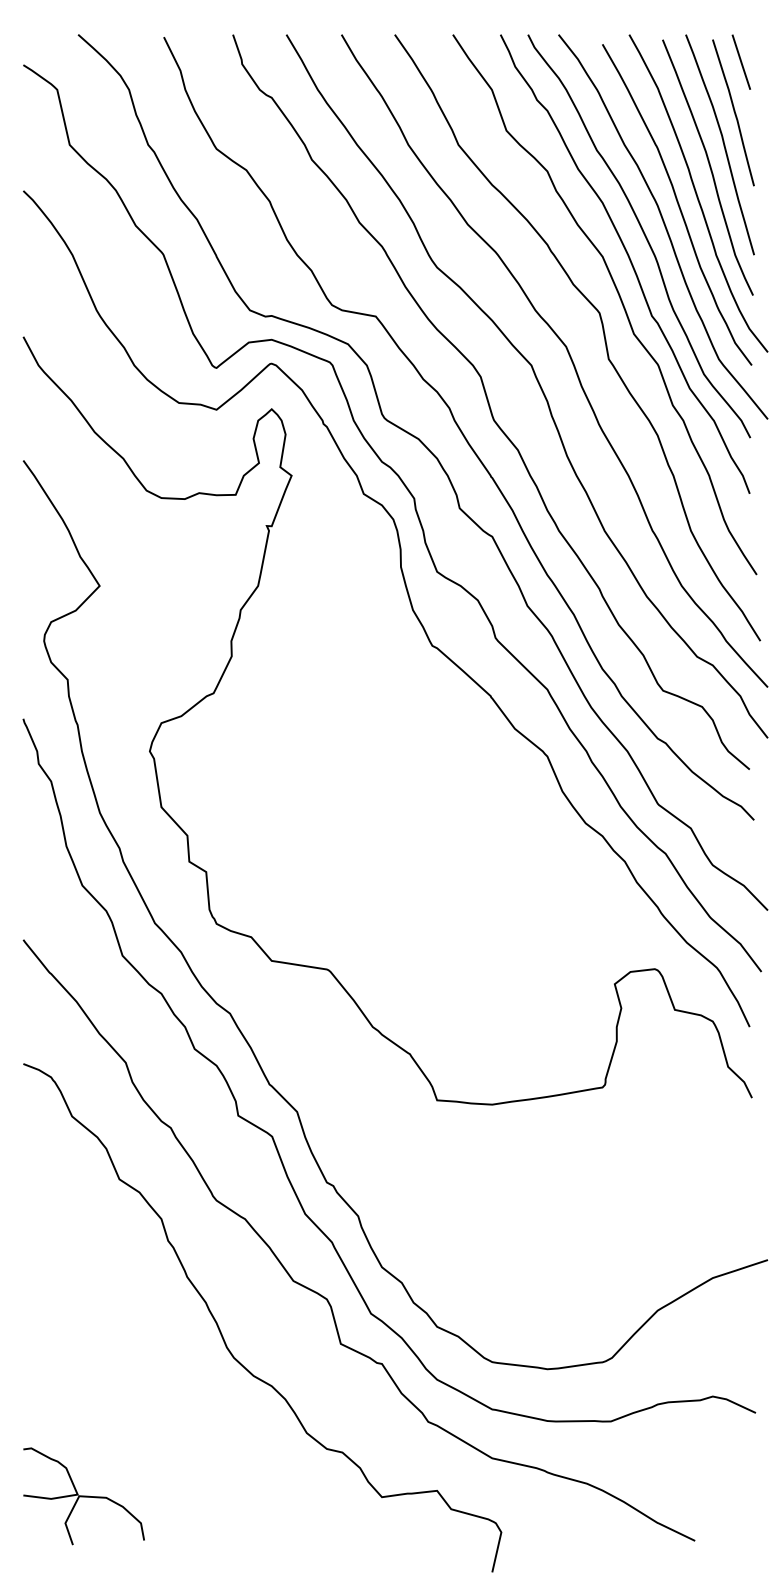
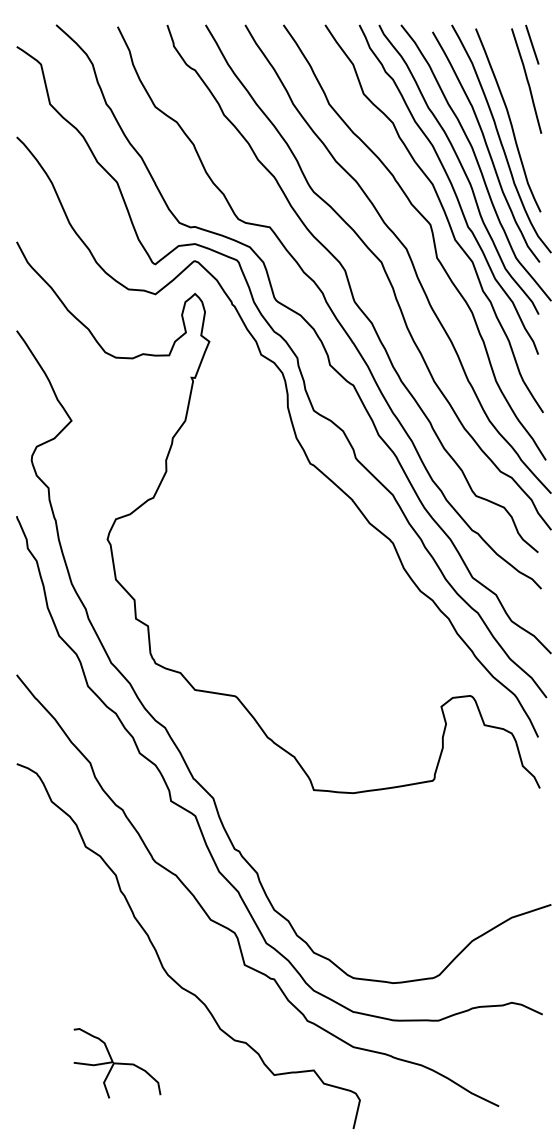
curve: (722, 142) -> (518, 102), removed
part: (84, 1496) -> (117, 1063), moved

